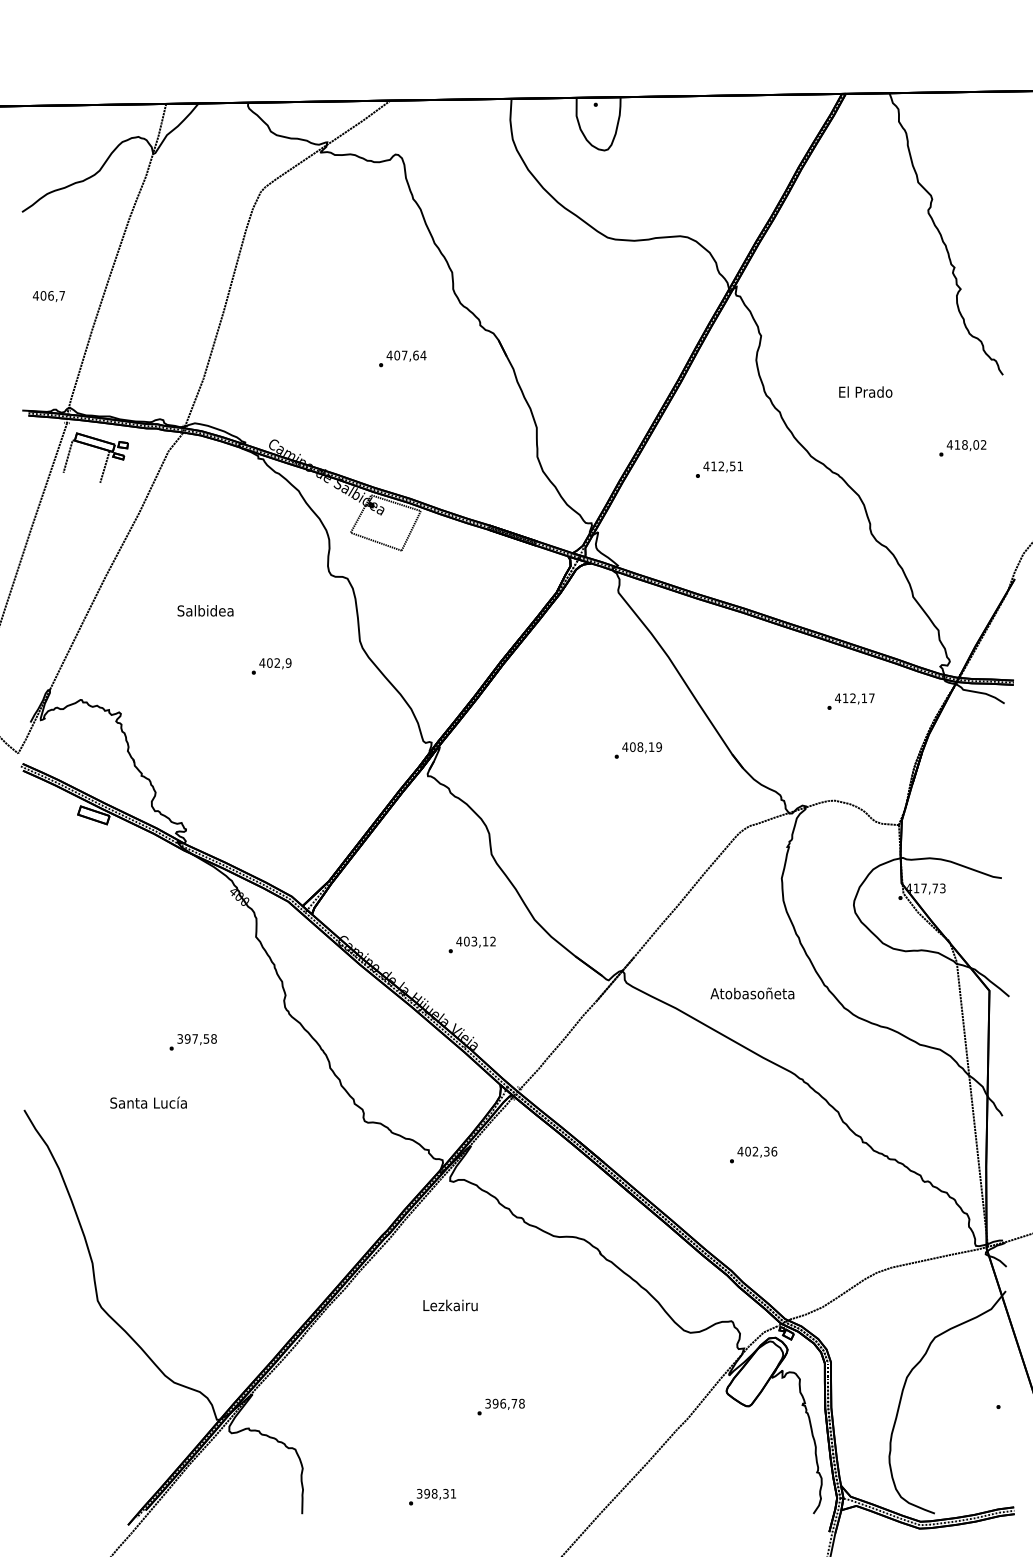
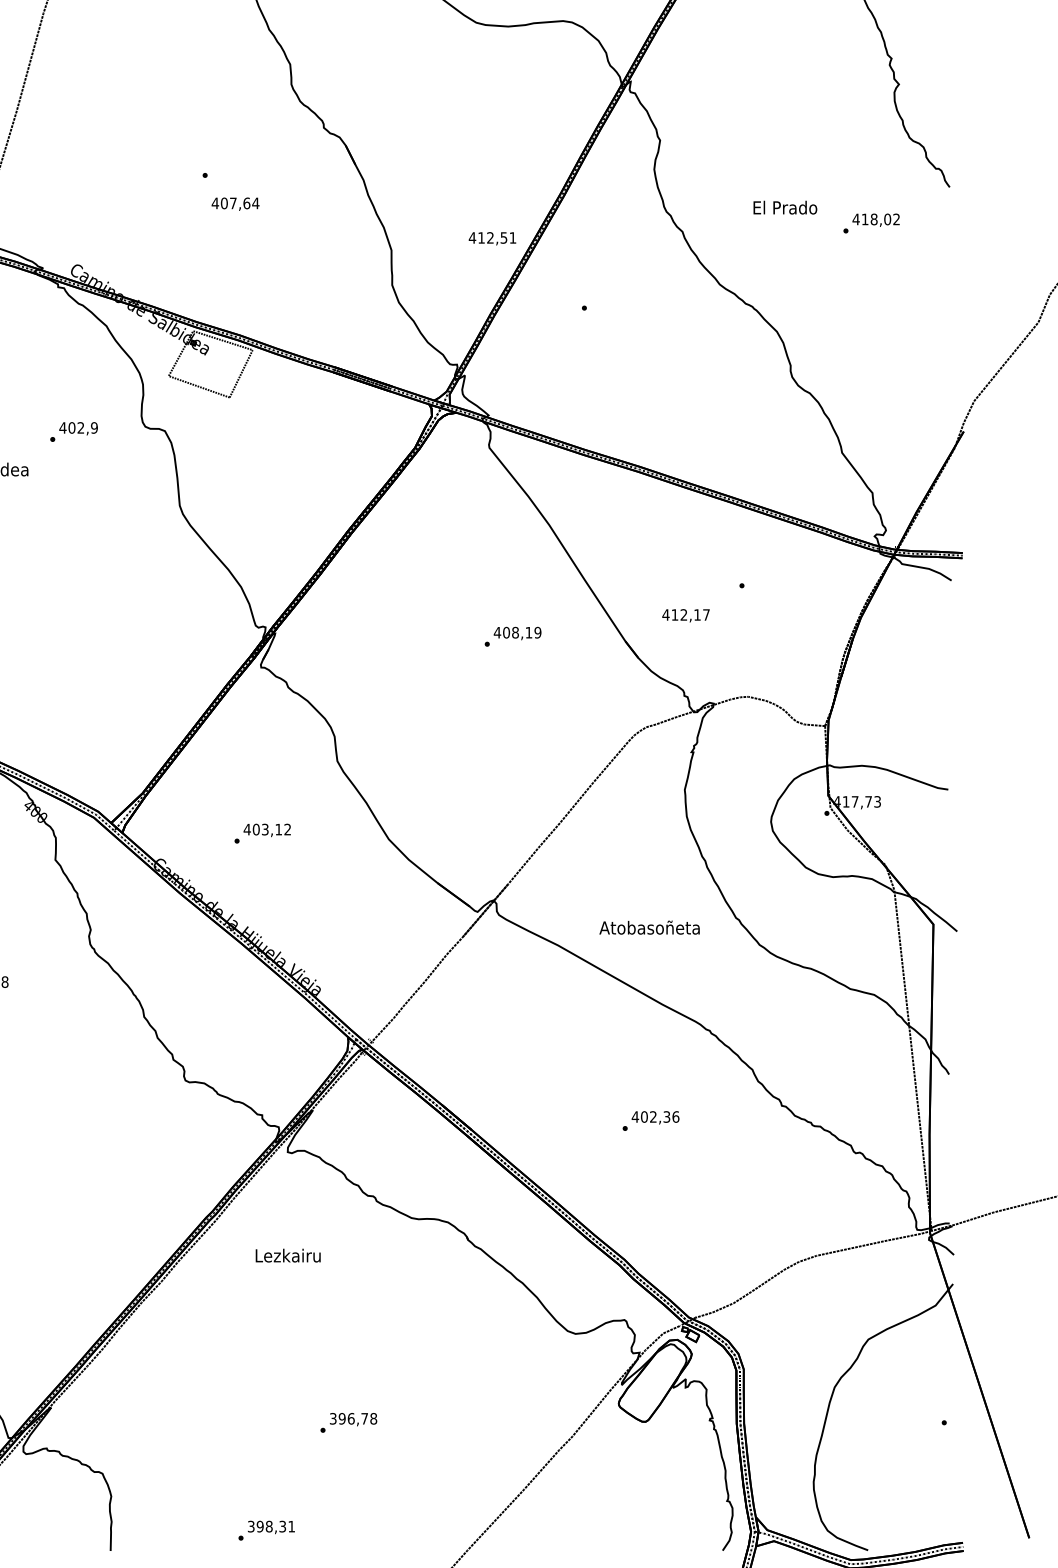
text: (406, 355) -> (235, 203), moved
text: (962, 448) -> (871, 223), moved
text: (722, 466) -> (491, 238), moved
text: (271, 666) -> (73, 432), moved
text: (854, 698) -> (685, 615), moved
text: (471, 944) -> (261, 833), moved
text: (450, 1305) -> (288, 1255), moved

